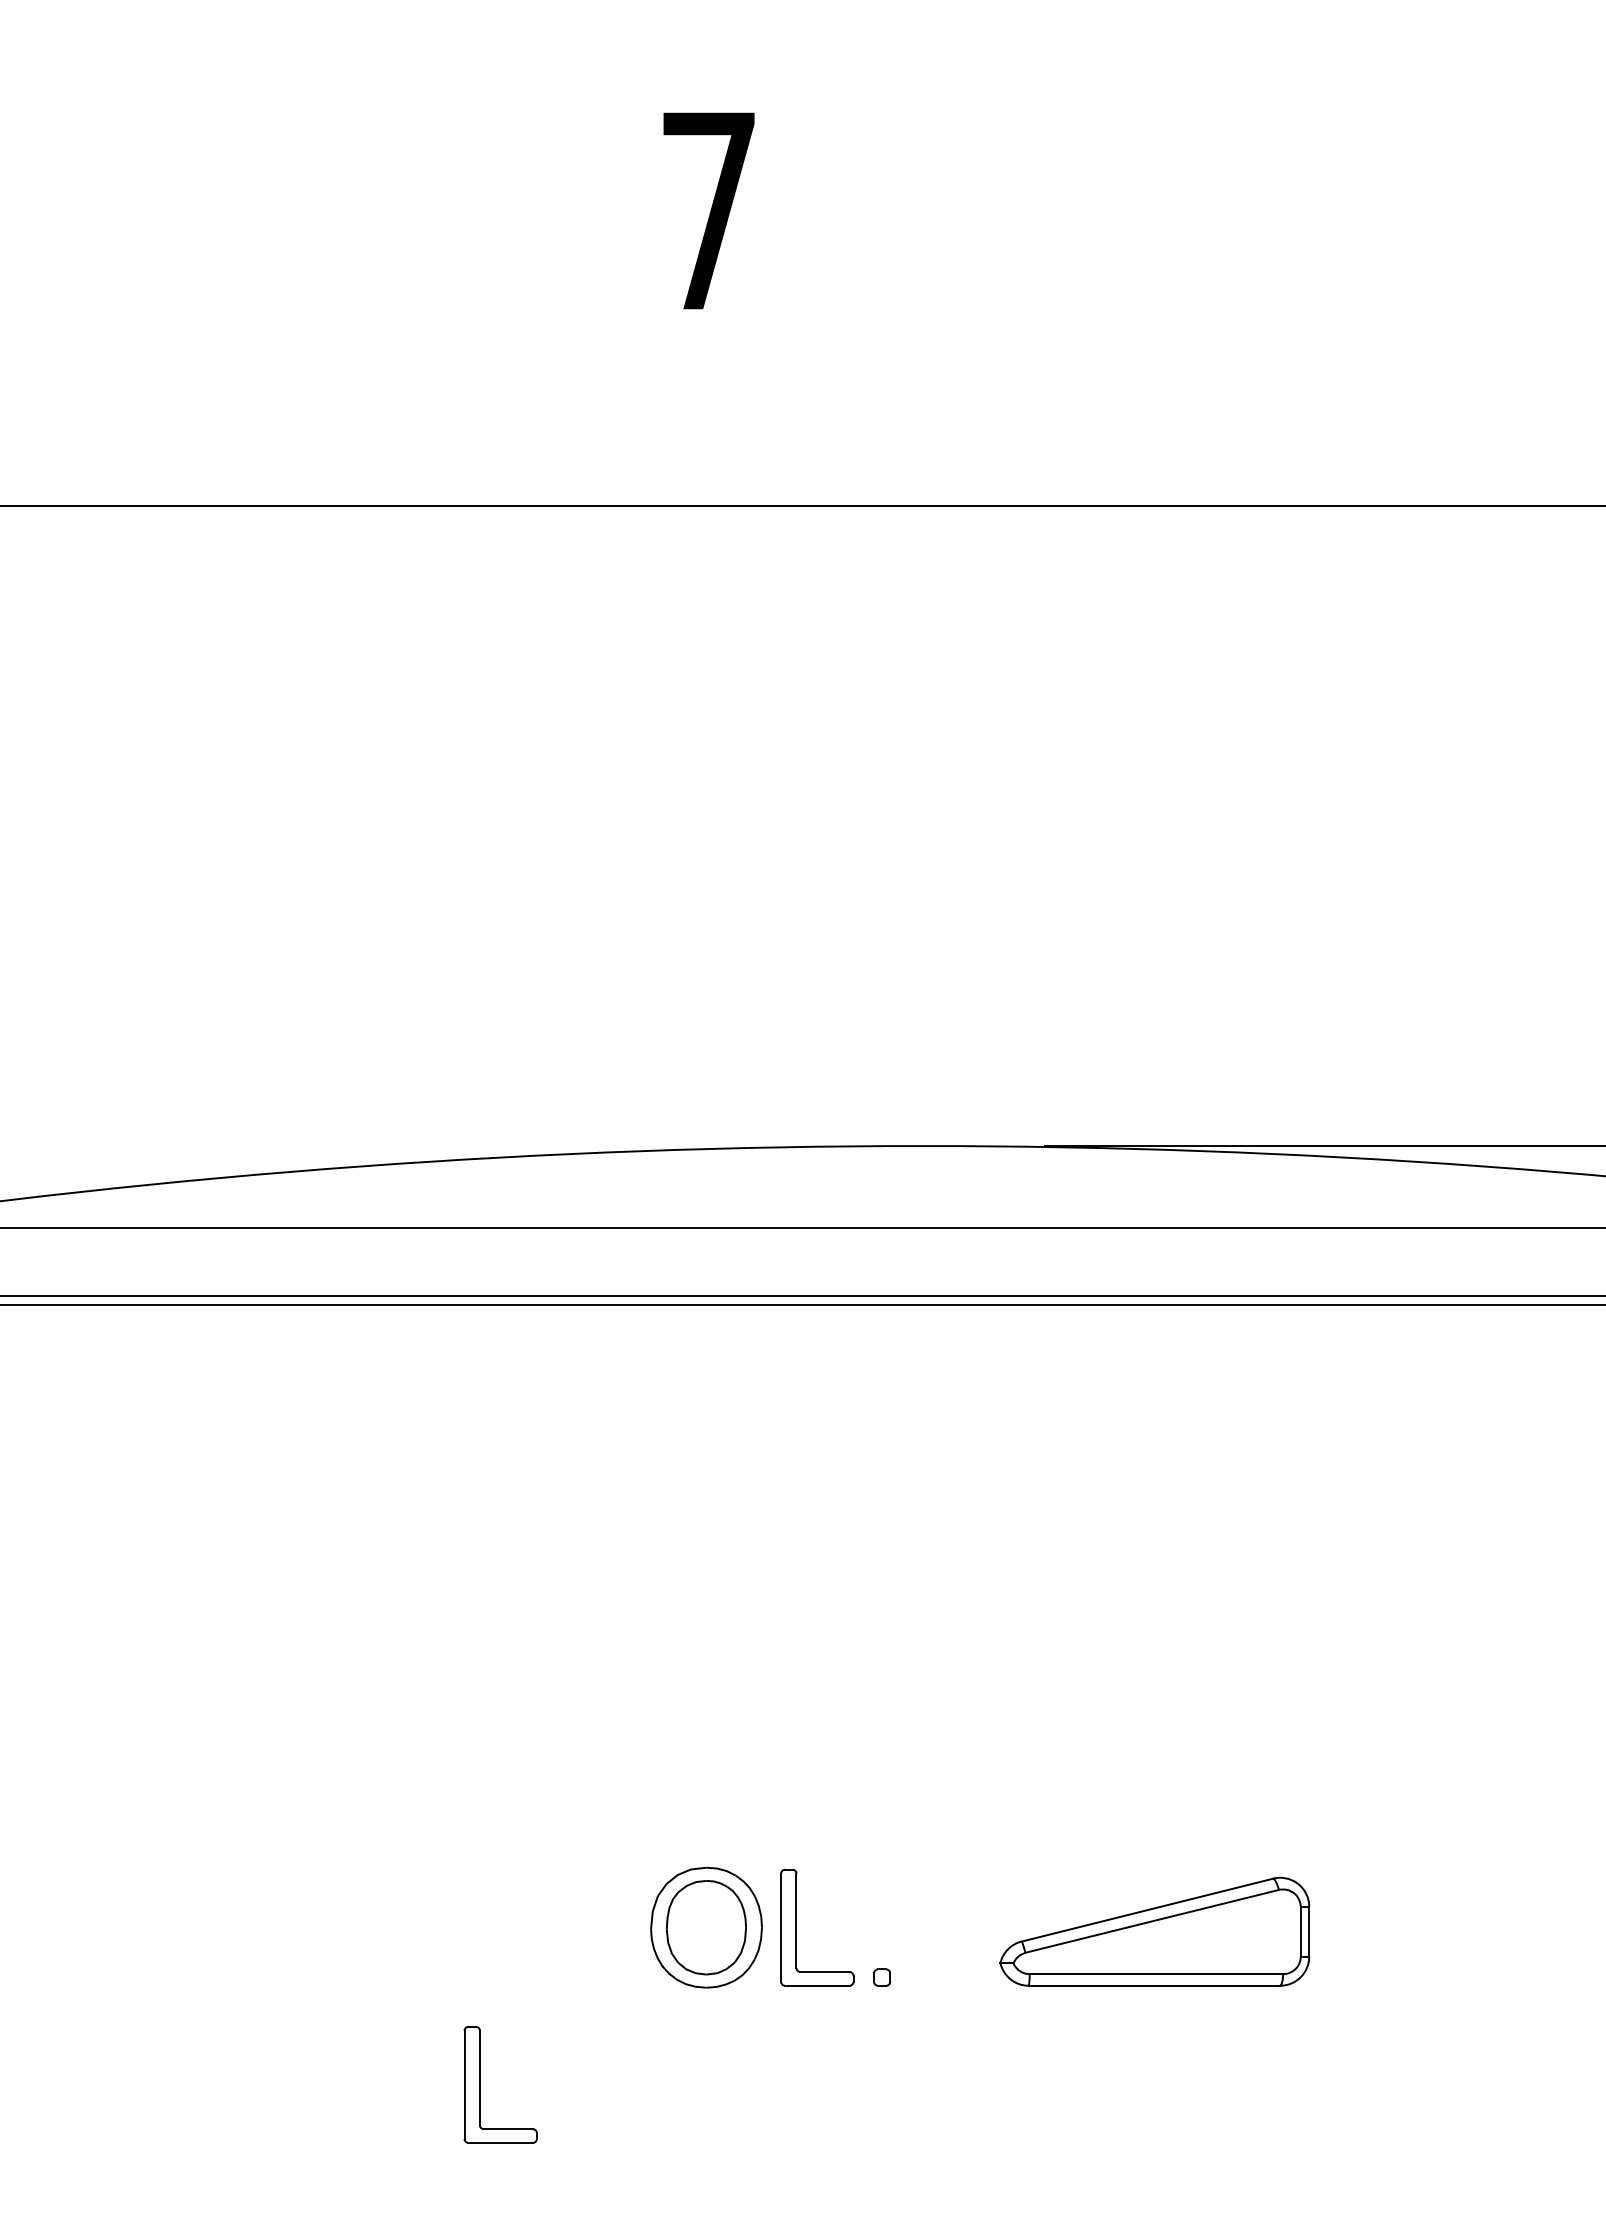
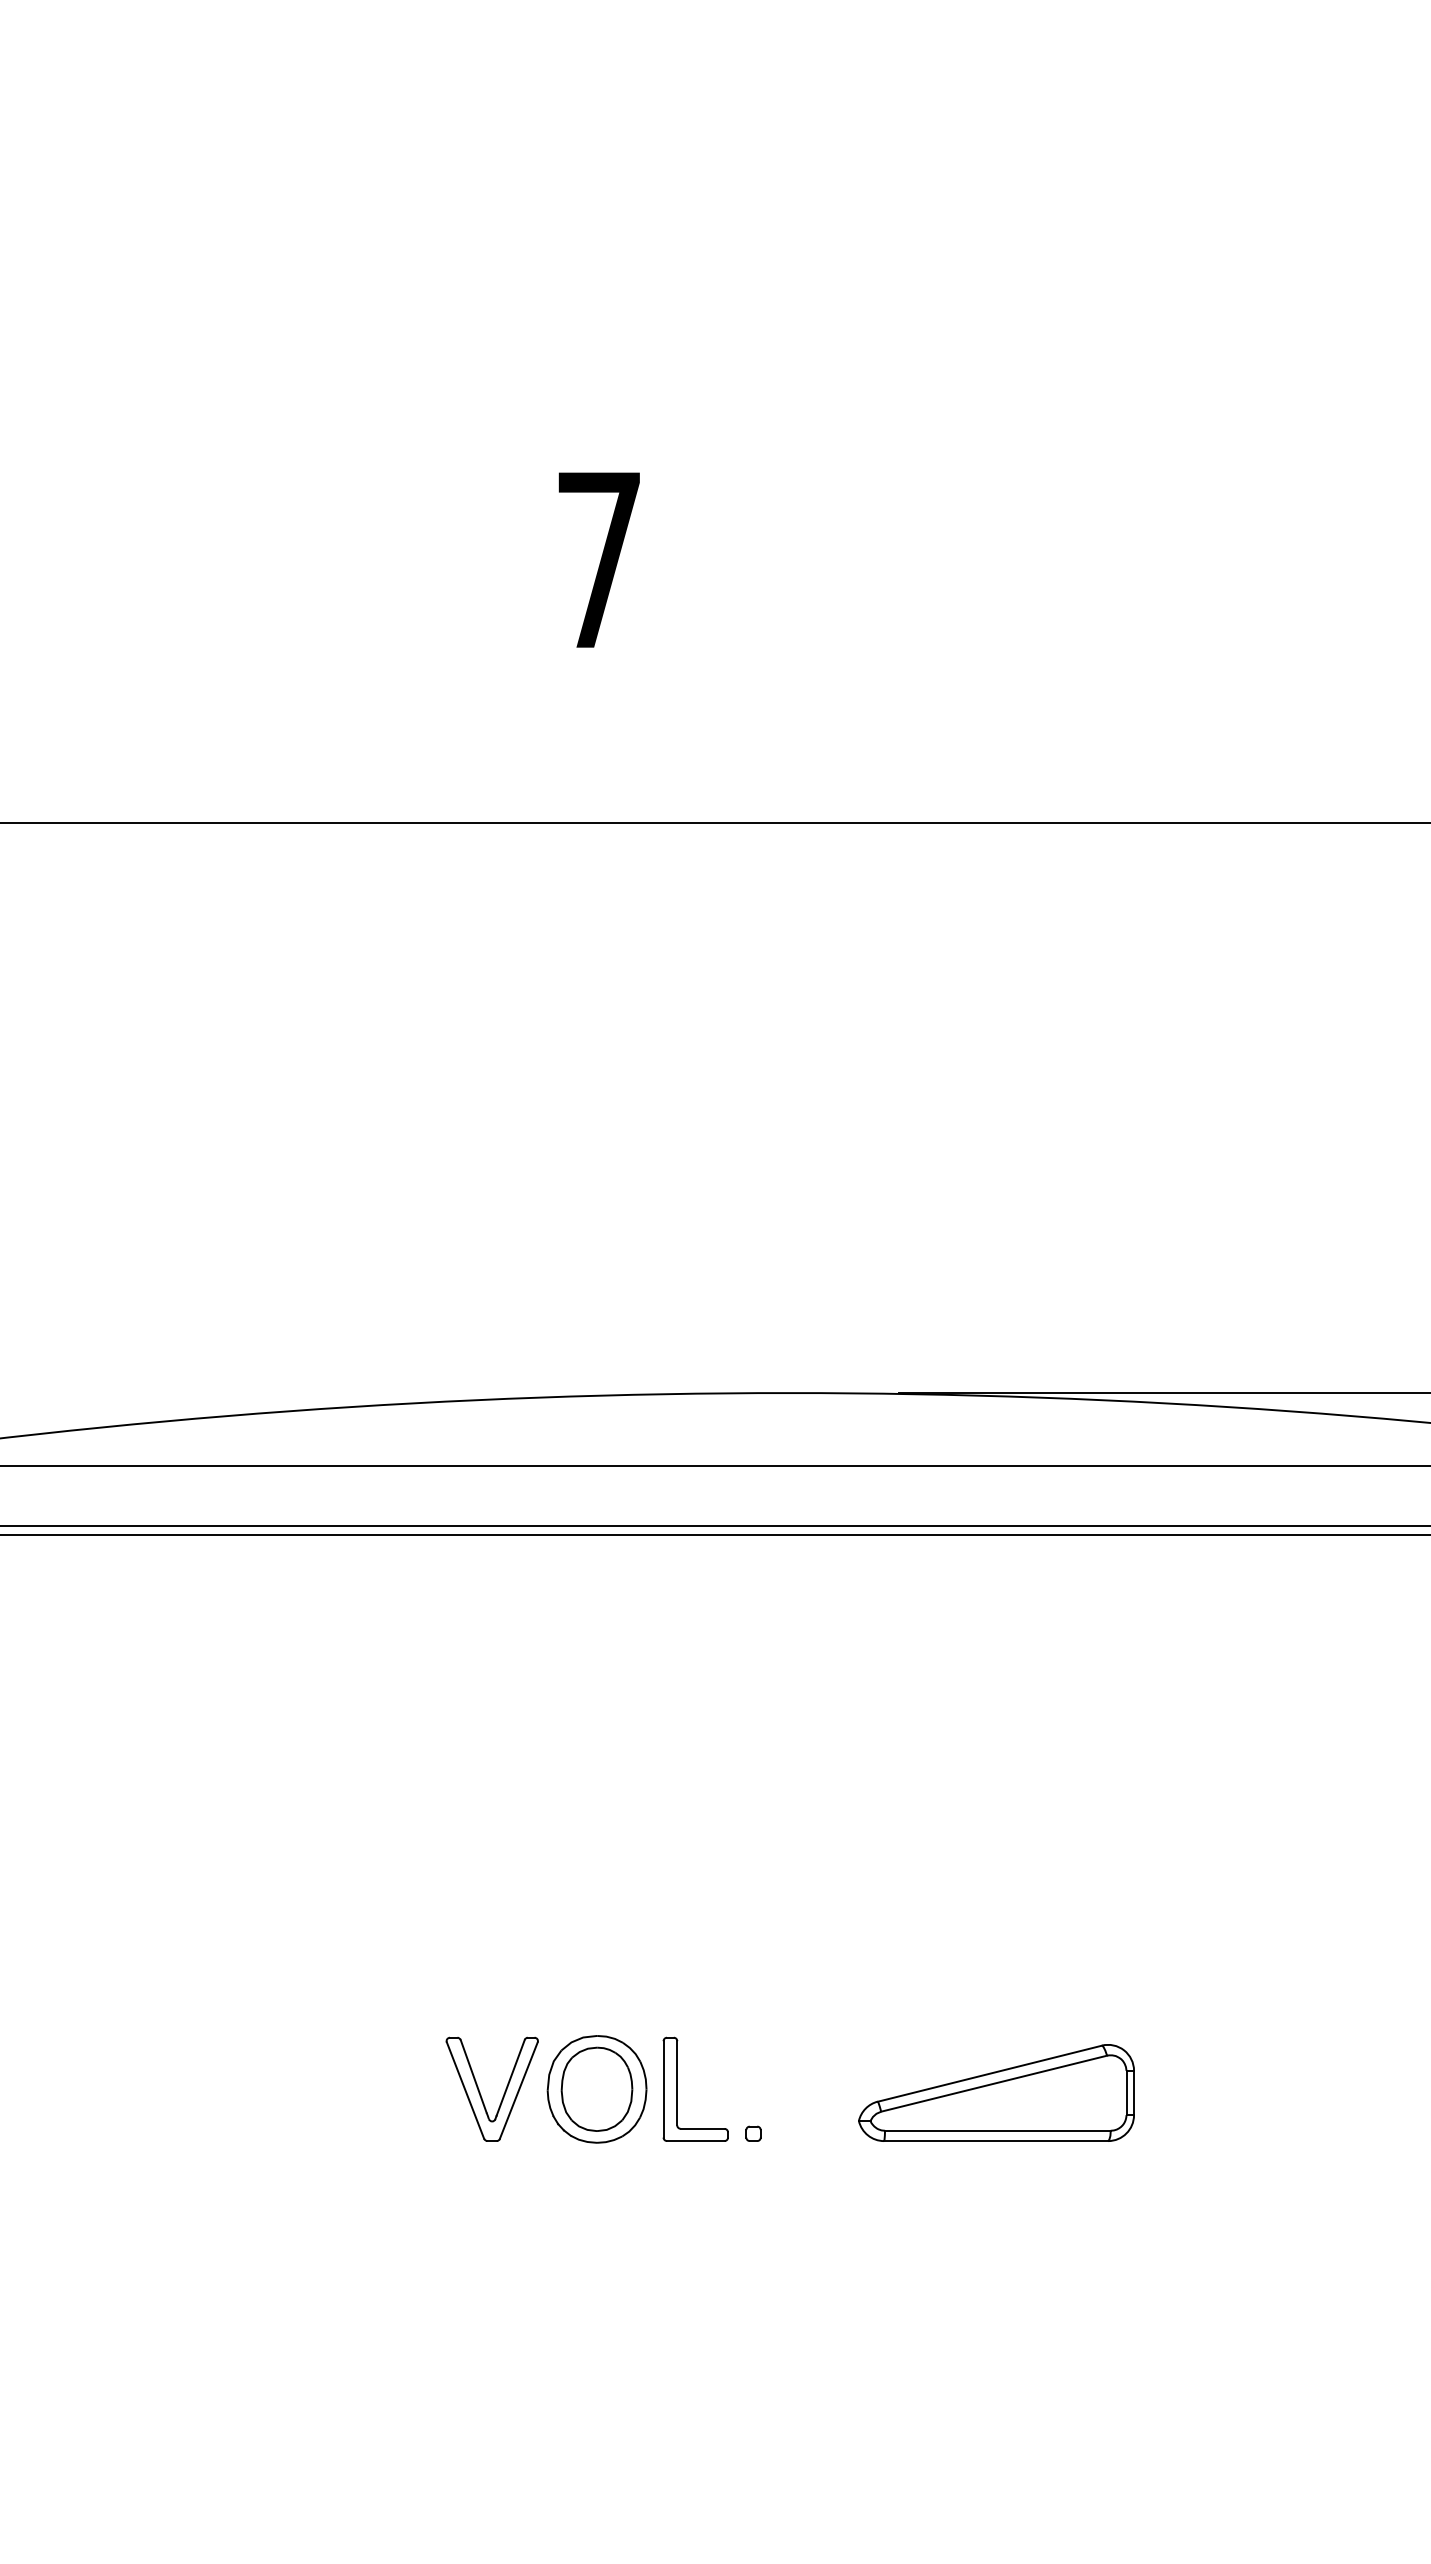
part: (576, 1933) -> (481, 2094), added
part: (480, 2083) -> (395, 2228), removed

